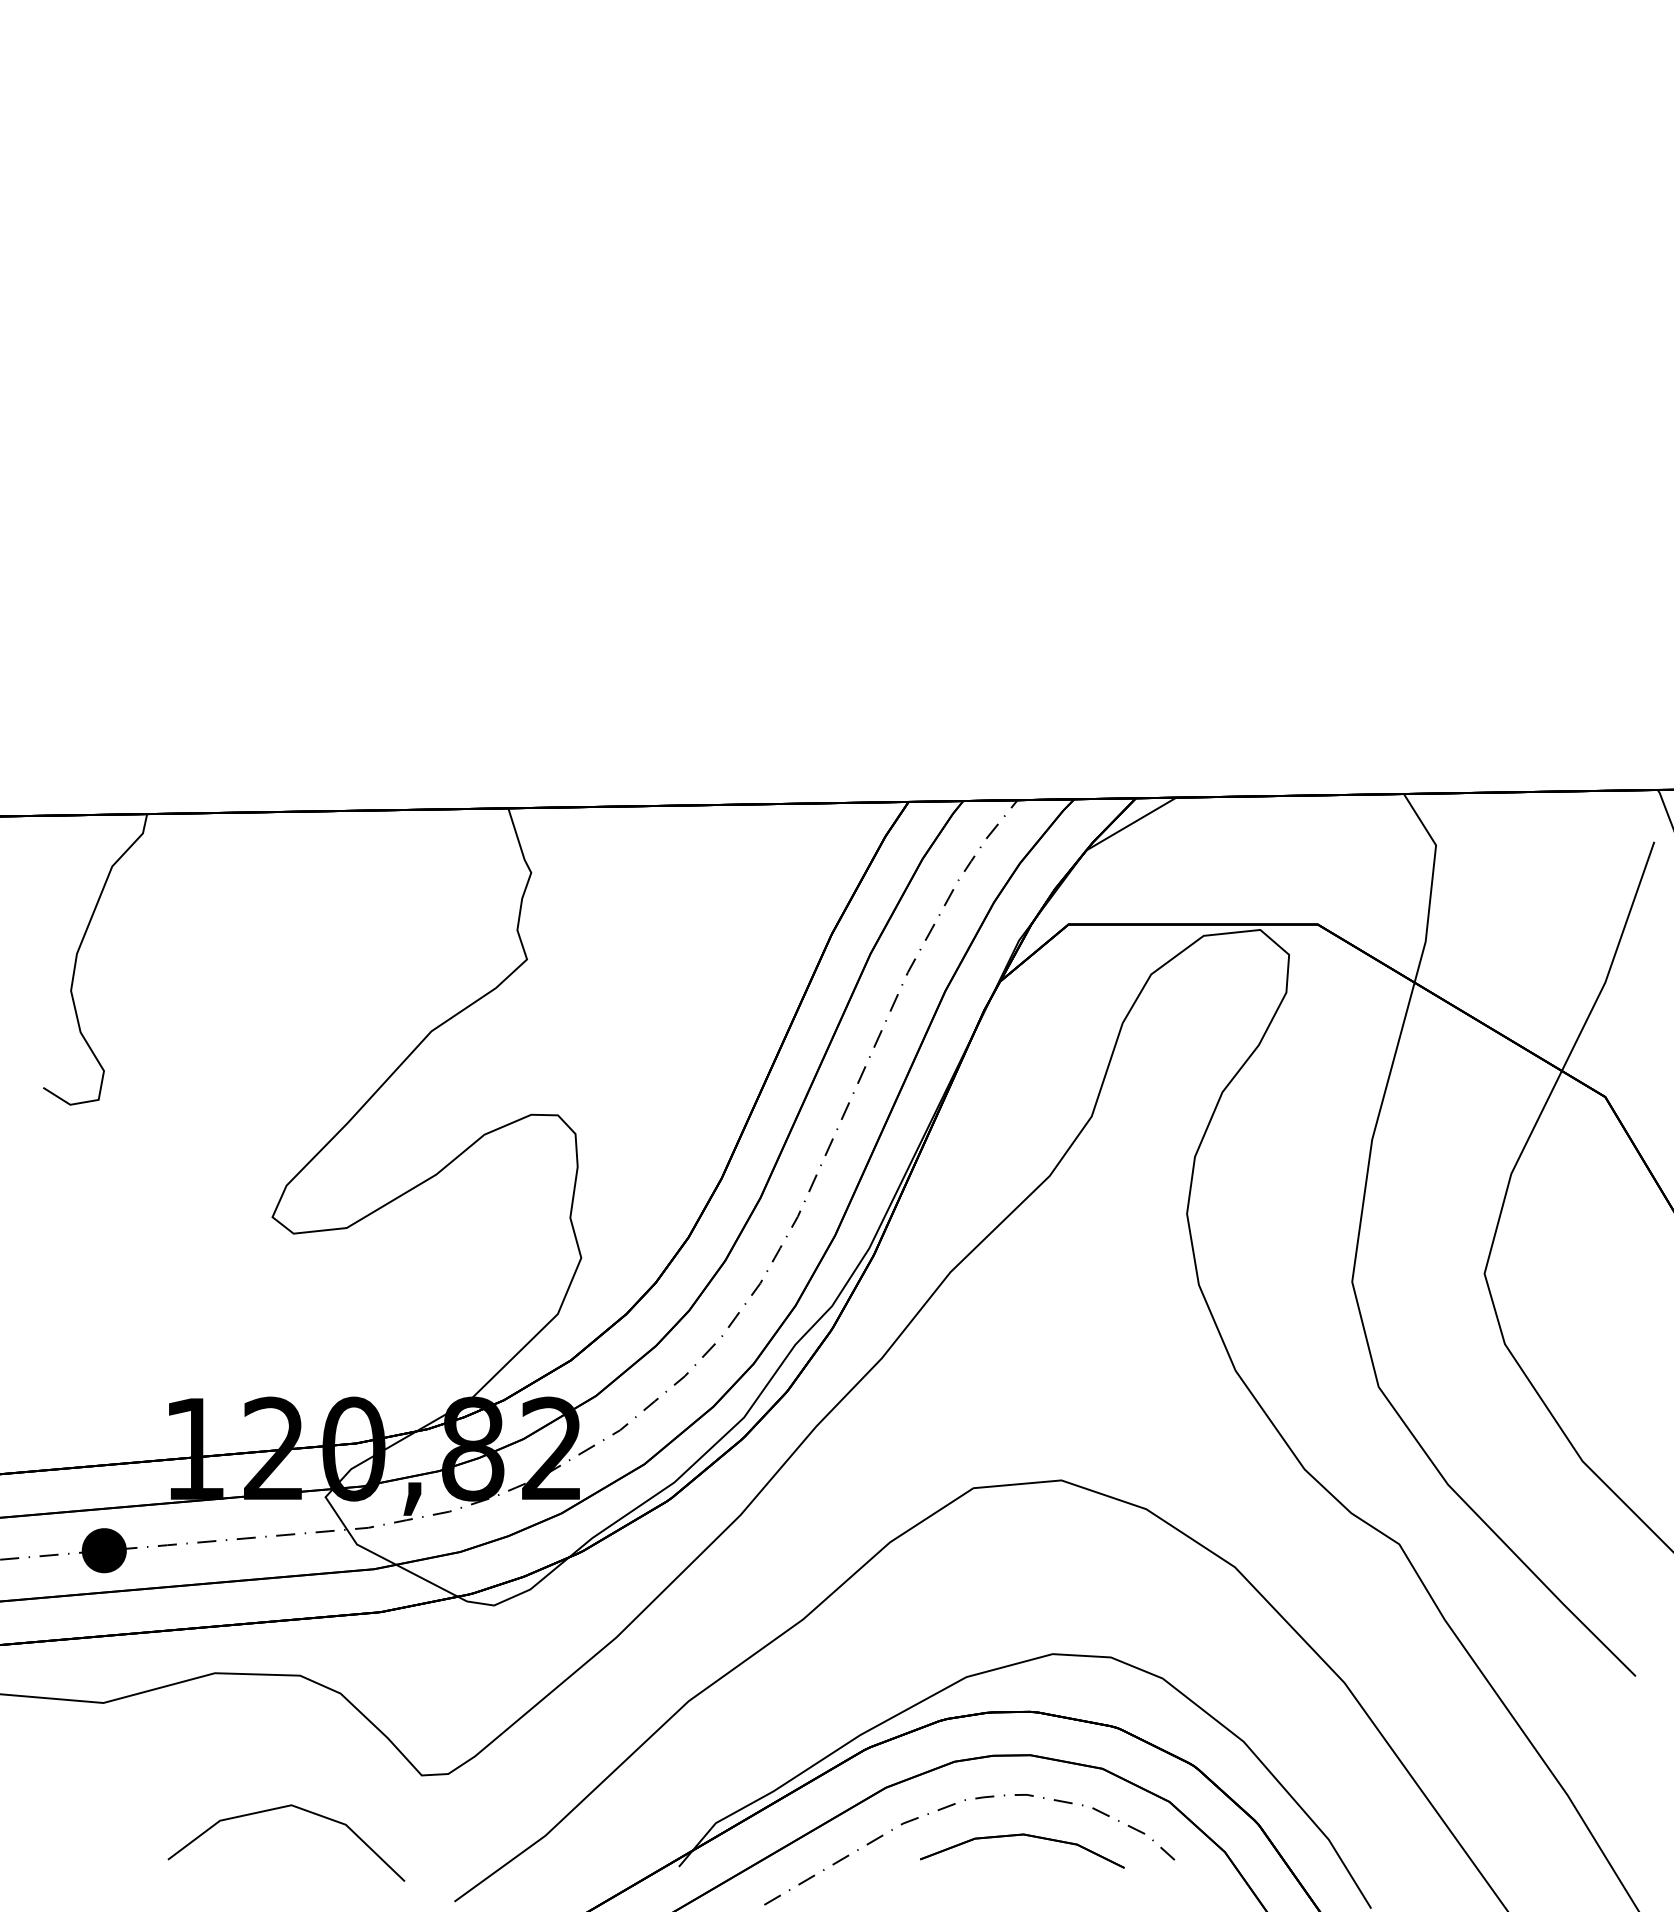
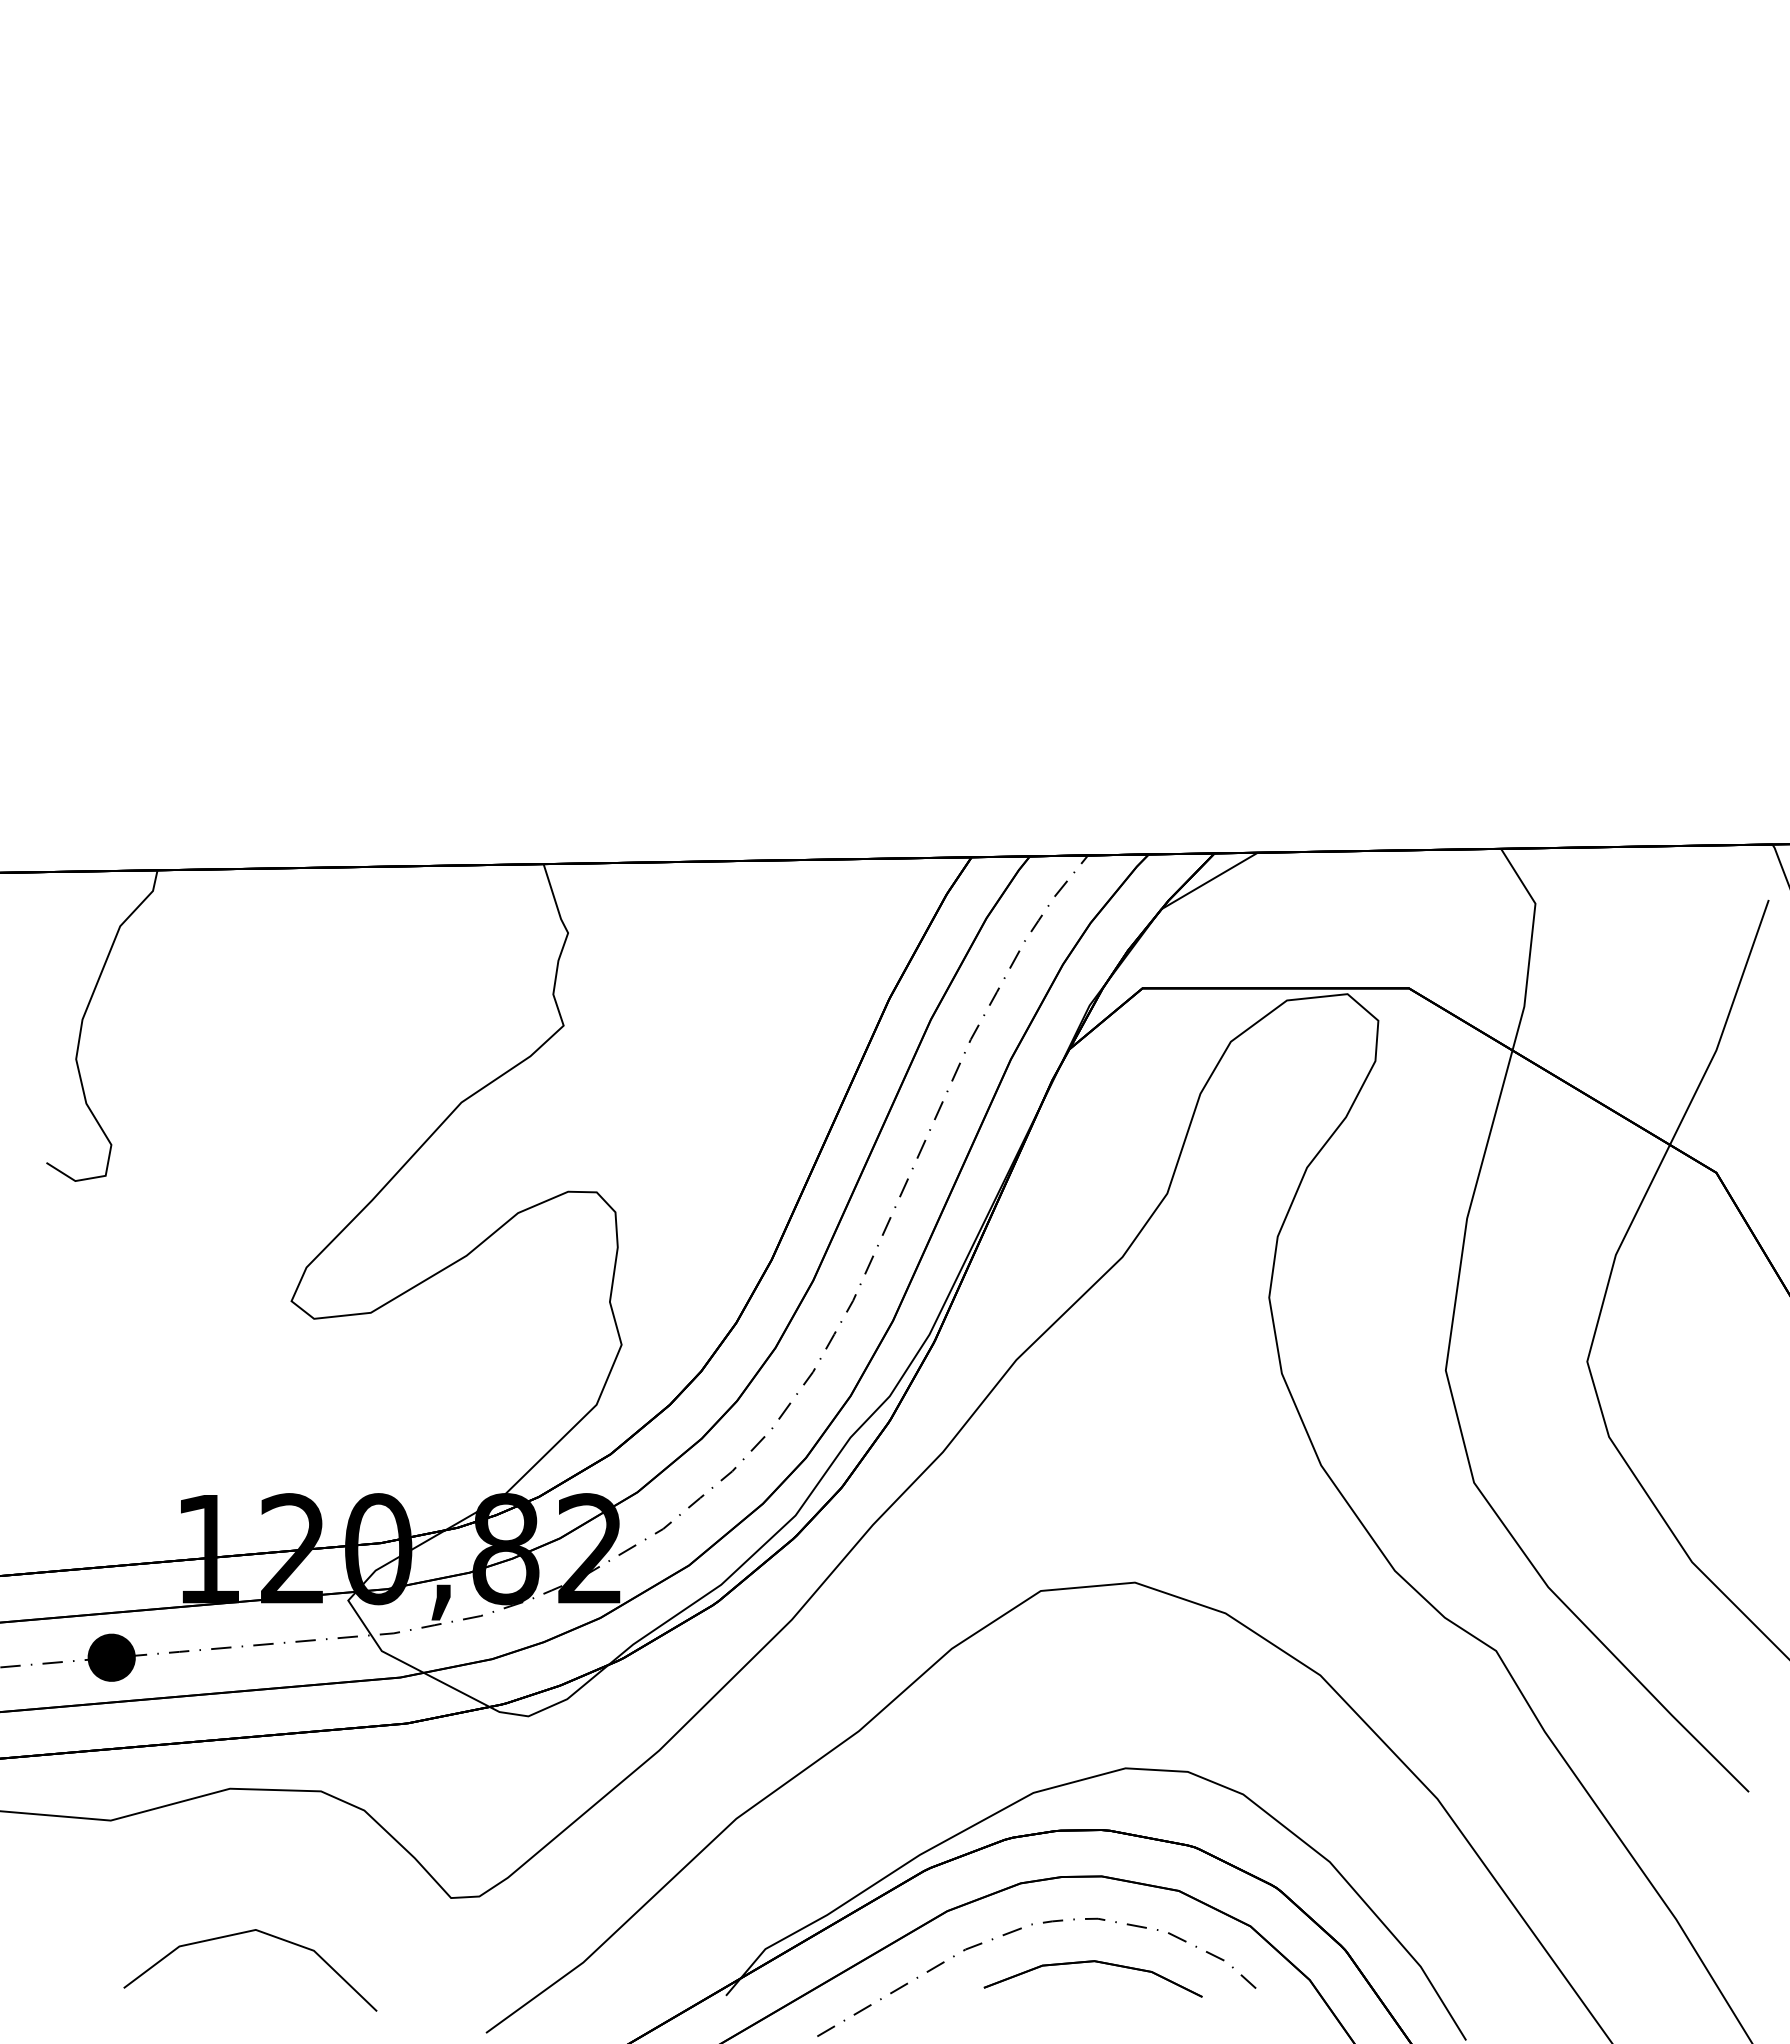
line: (281, 1808) -> (245, 1933), moved

